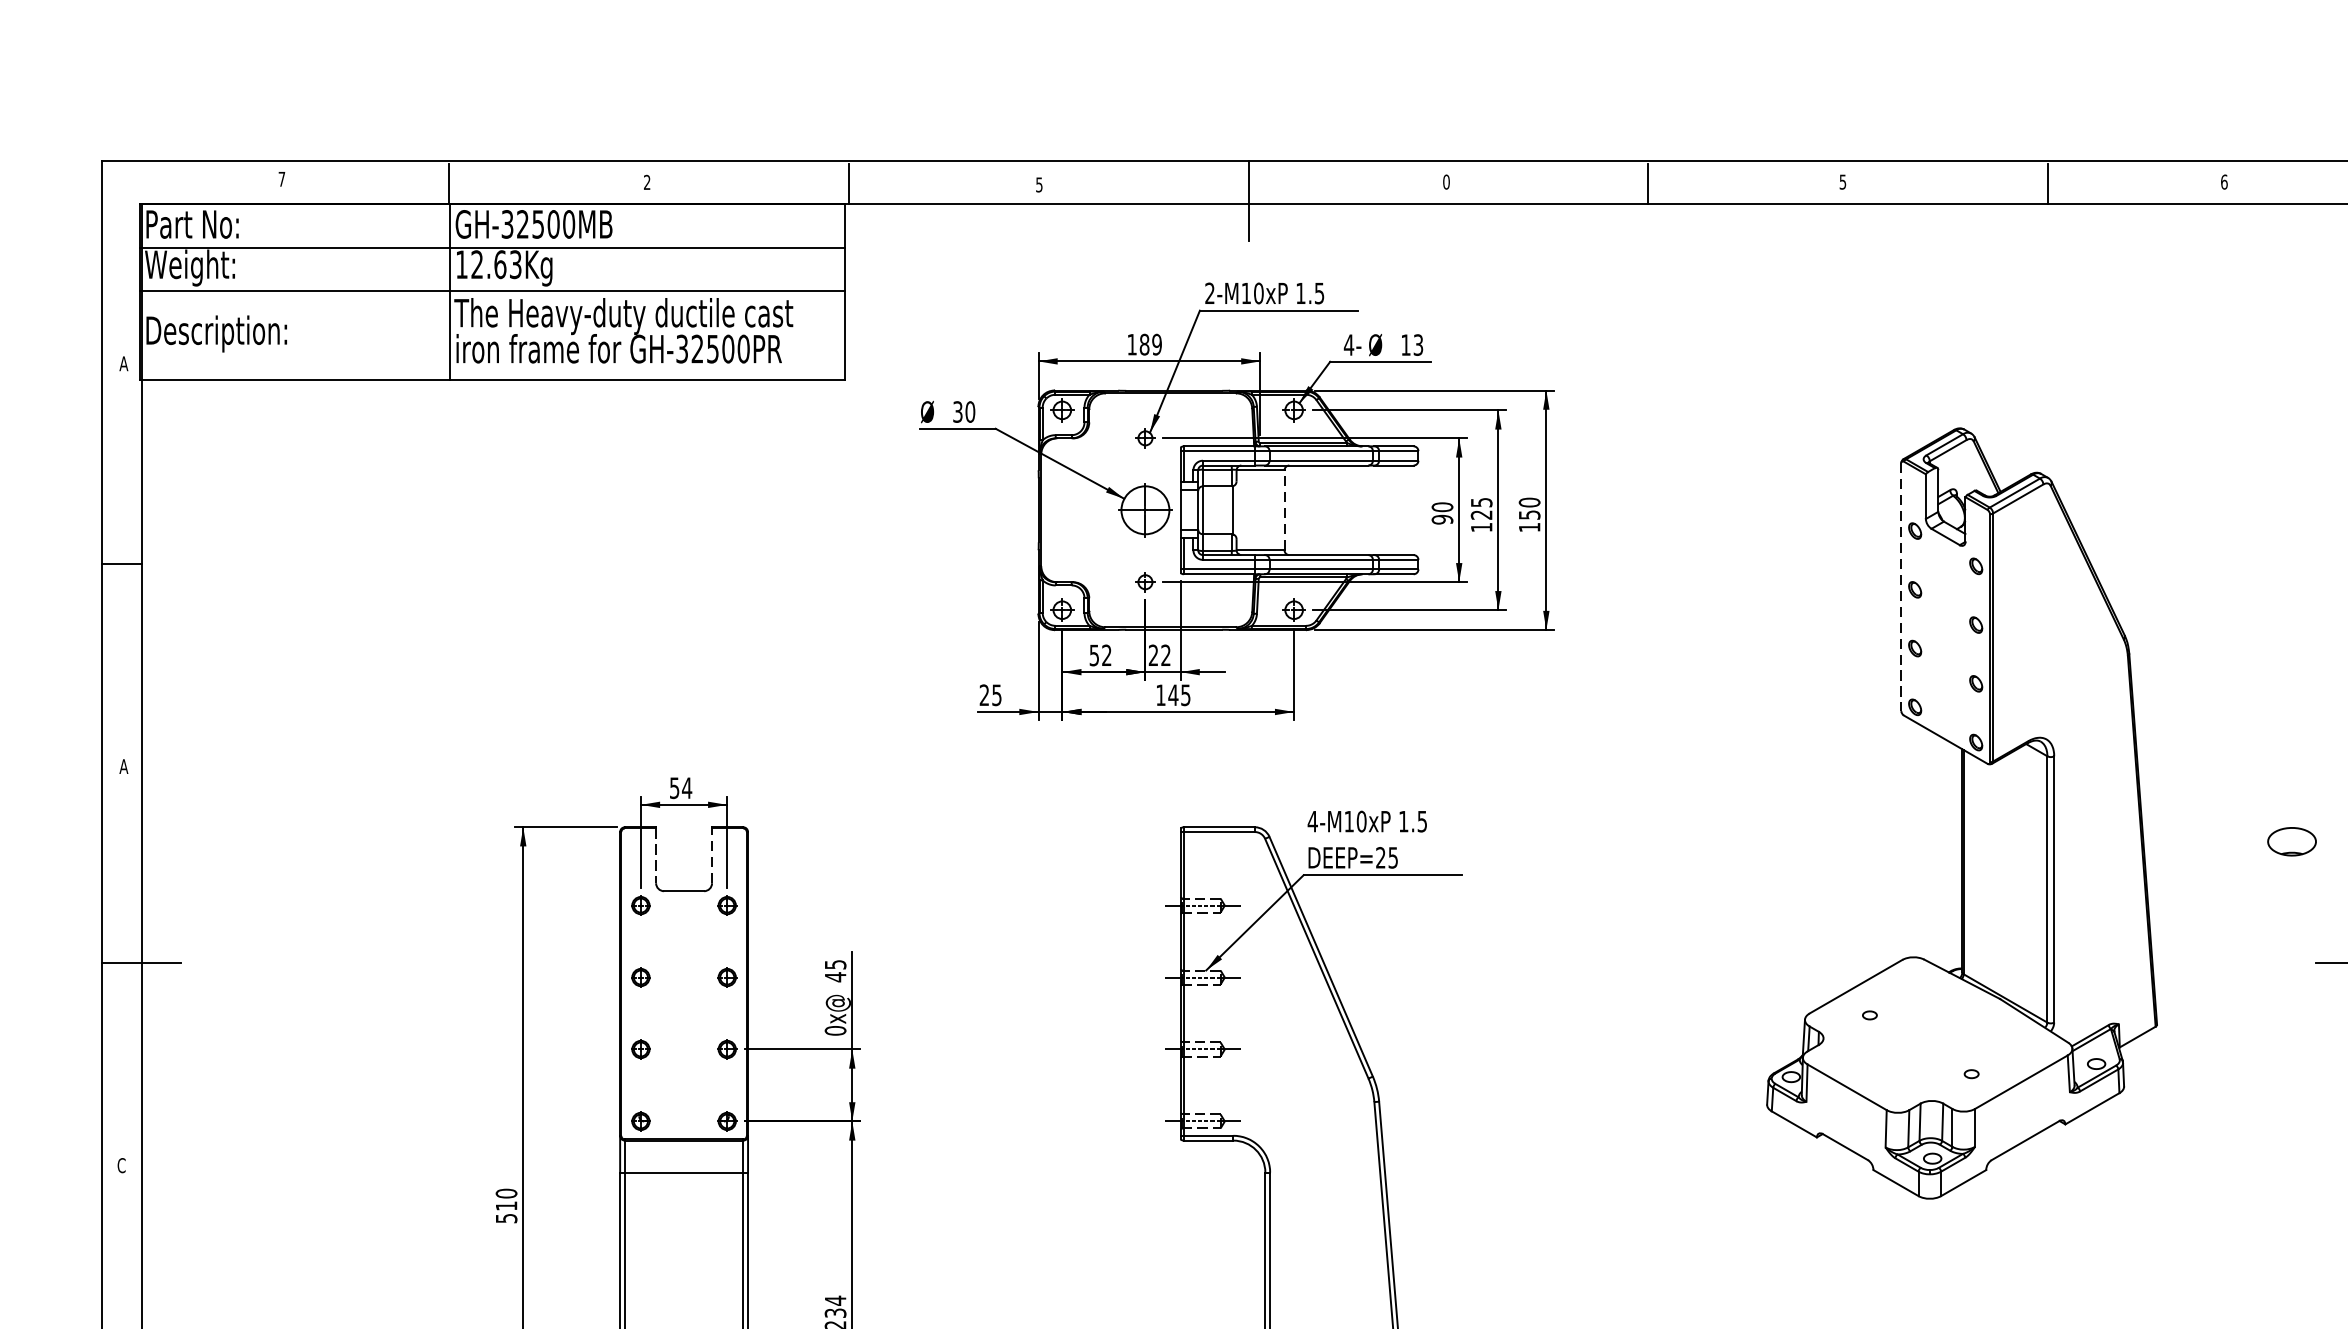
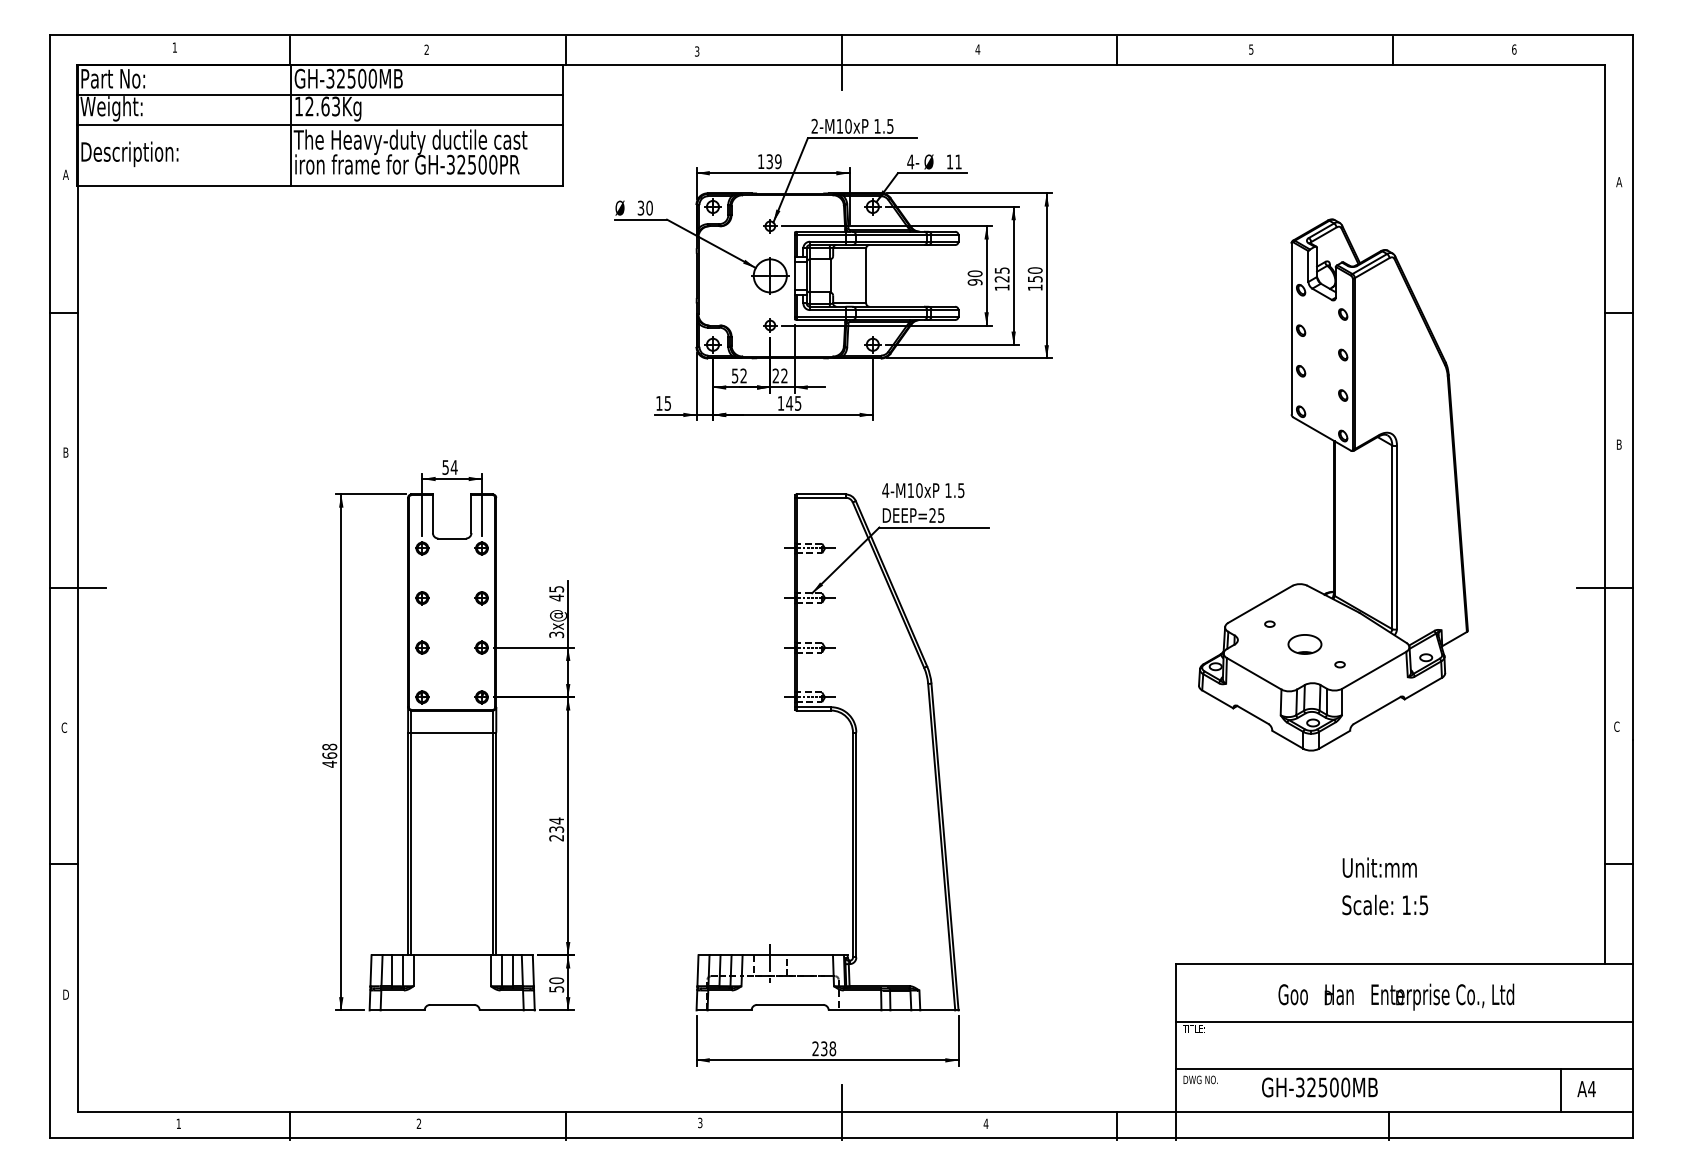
text: (281, 179) -> (174, 47), 7 -> 1
text: (1445, 181) -> (977, 49), 0 -> 4
text: (1039, 183) -> (697, 50), 5 -> 3
text: (1144, 344) -> (769, 161), 189 -> 139
text: (1418, 344) -> (958, 161), 13 -> 11
line: (1284, 509) -> (866, 275), dashed -> solid
line: (1901, 586) -> (1291, 328), dashed -> solid
text: (984, 695) -> (659, 403), 25 -> 15
text: (123, 766) -> (65, 452), A -> B
part: (2291, 841) -> (1304, 644), moved
line: (655, 856) -> (432, 514), dashed -> solid
line: (712, 856) -> (471, 514), dashed -> solid
text: (835, 1030) -> (556, 634), 0x@ -> 3x@
text: (506, 1205) -> (329, 755), 510 -> 468

